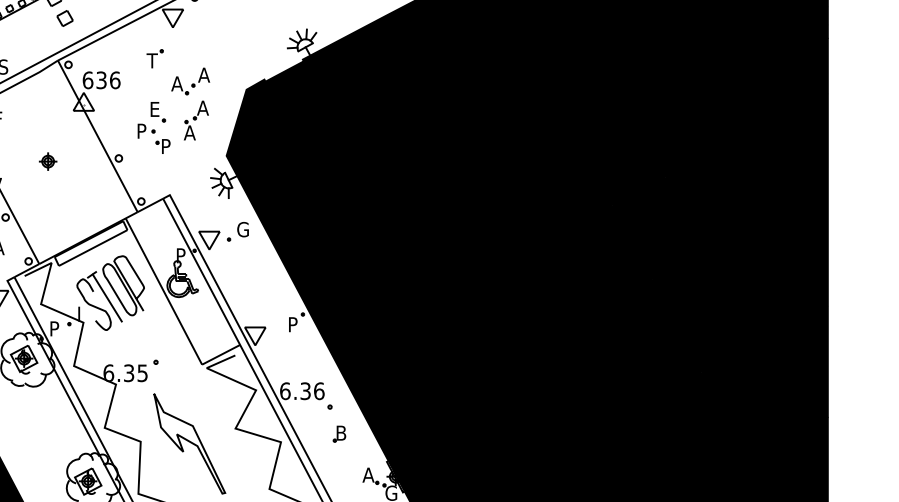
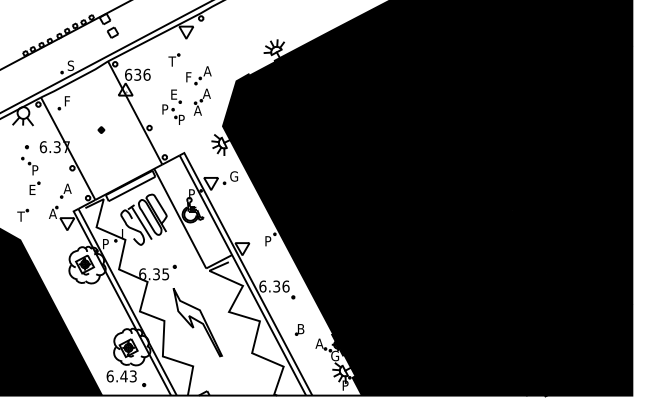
text: (177, 84) -> (189, 77), A -> F
part: (48, 160) -> (101, 129), size x0.6
part: (339, 433) -> (299, 329), moved

